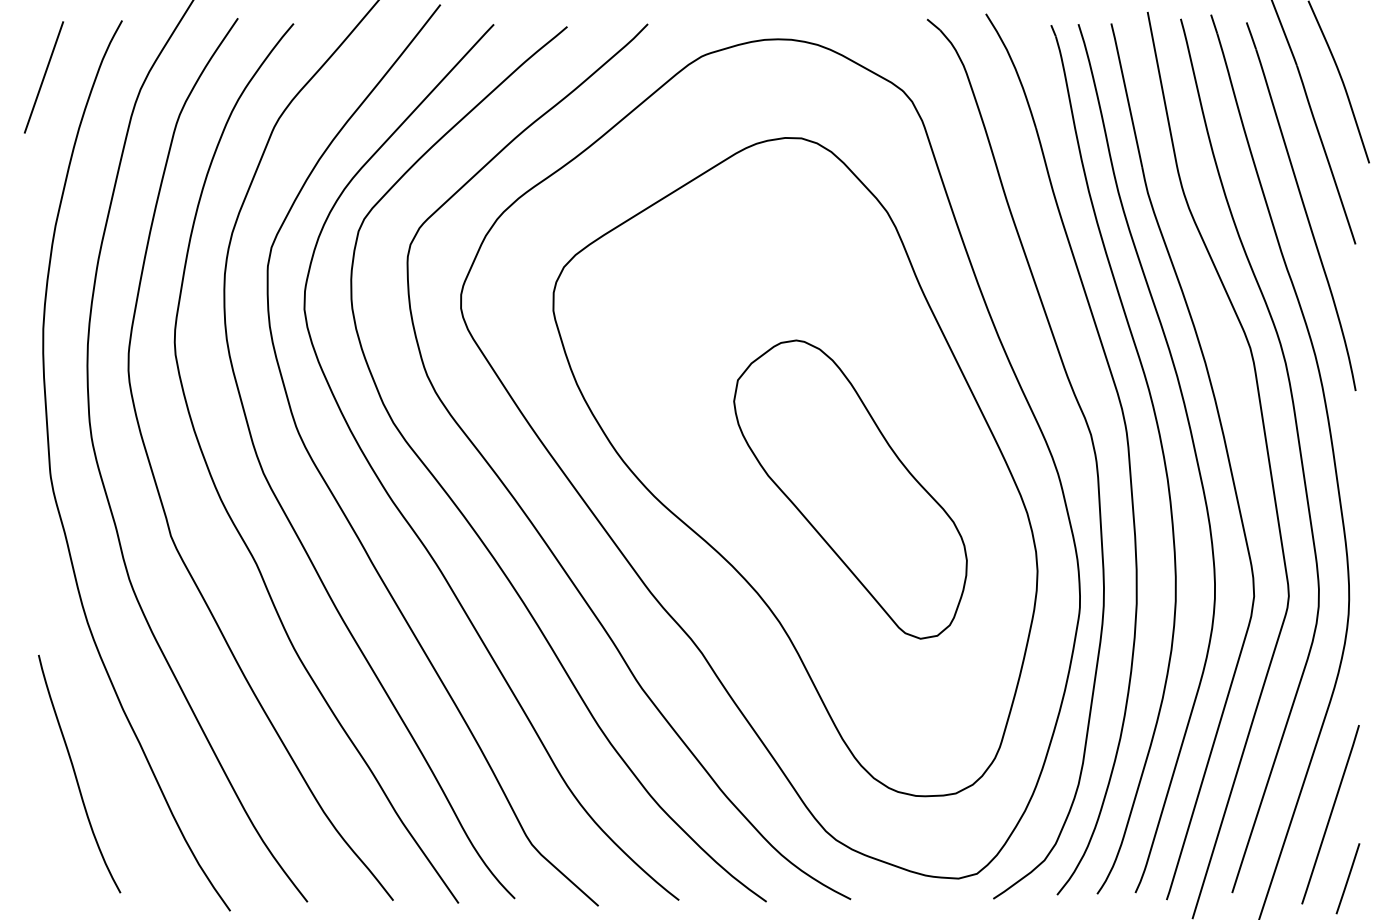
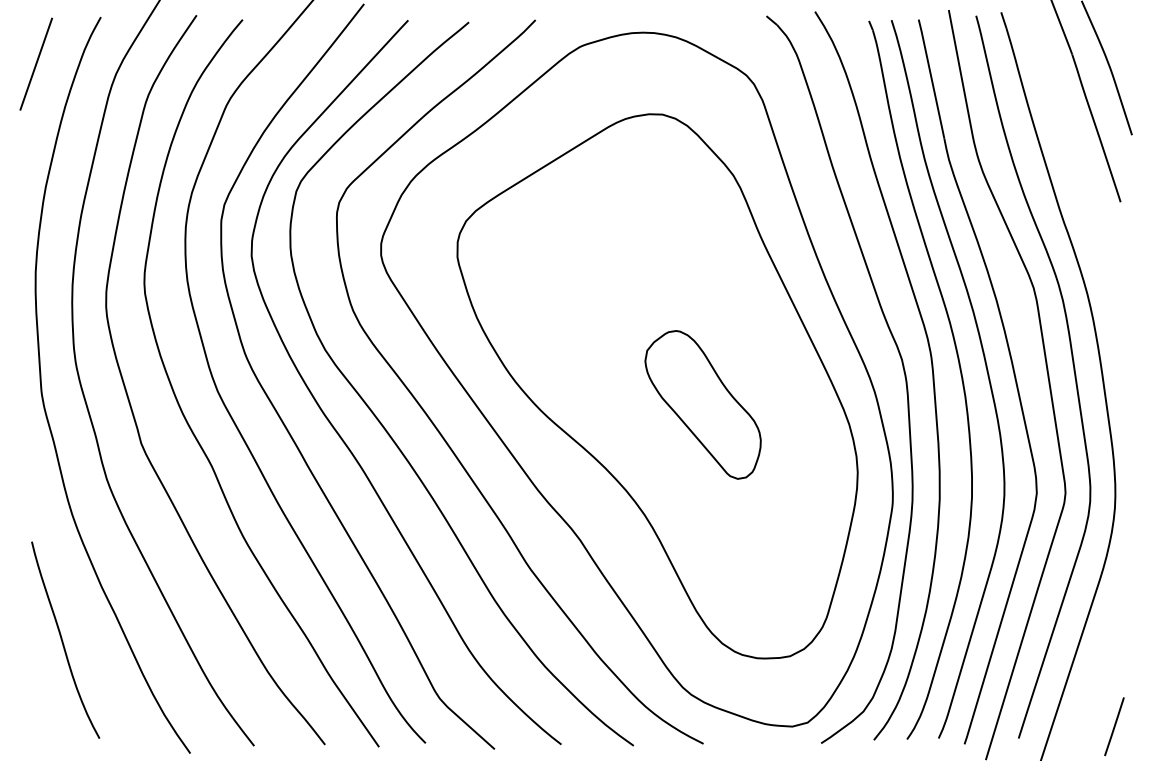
part: (1301, 206) -> (1075, 170), removed
part: (850, 489) -> (703, 404), size x0.6
line: (1330, 814) -> (1099, 673), removed

